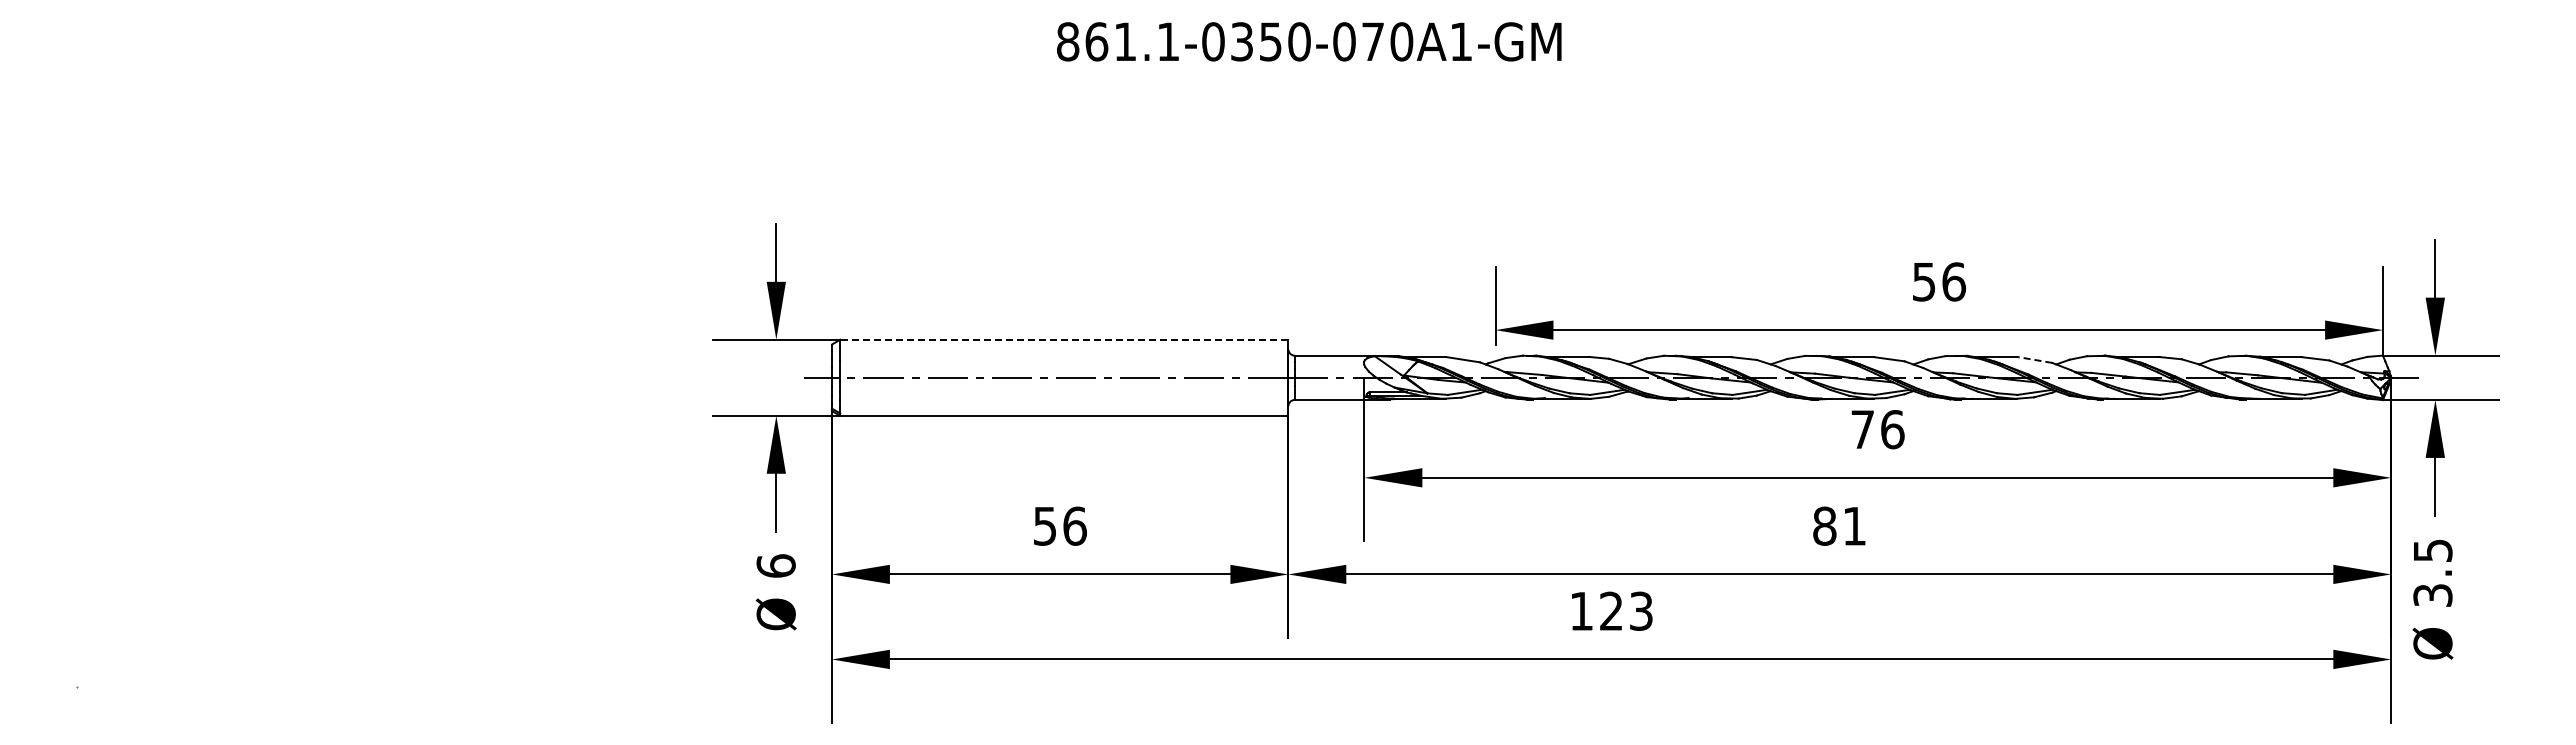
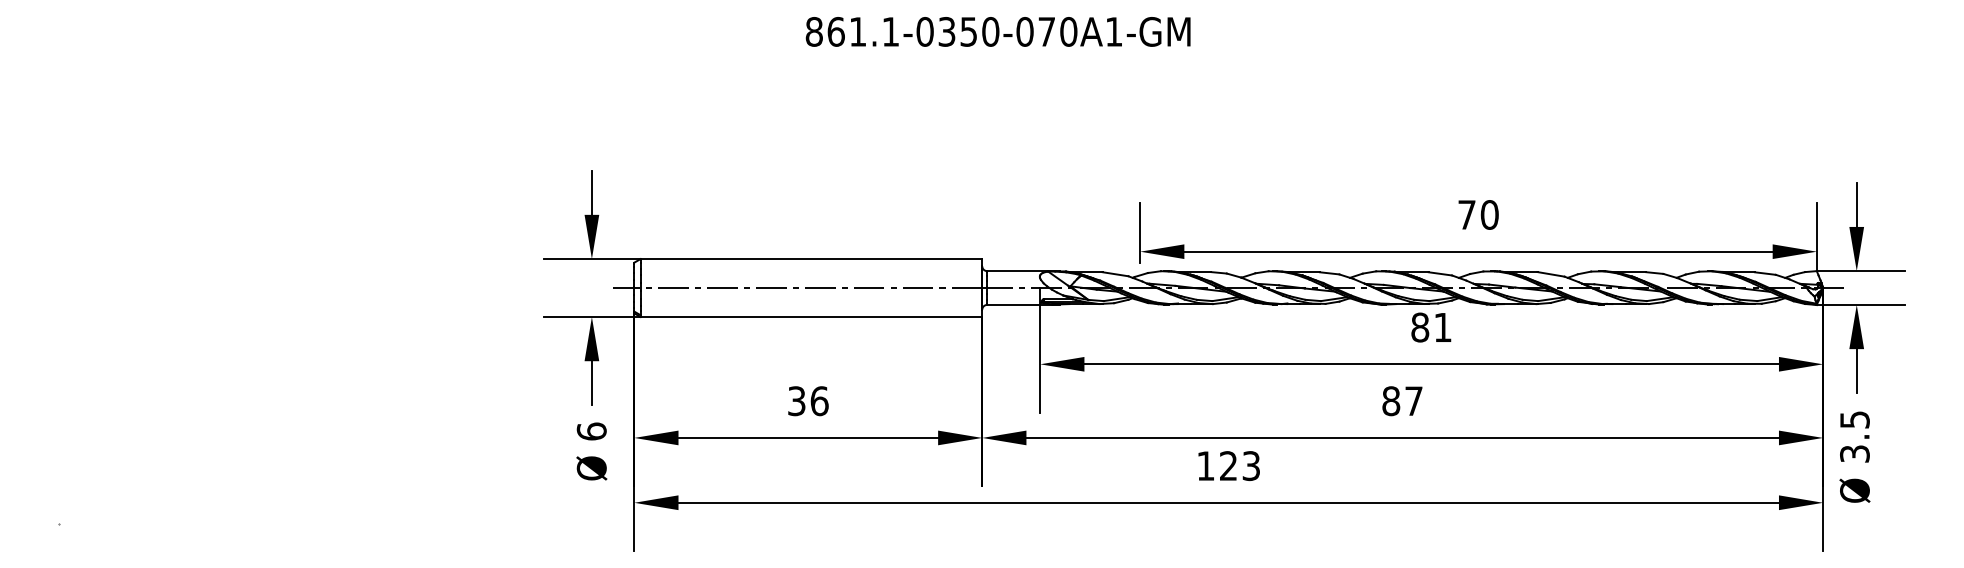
text: (1939, 281) -> (1478, 214), 56 -> 70
line: (1063, 339) -> (810, 258), dashed -> solid
line: (2033, 359) -> (1550, 274), dashed -> solid
text: (1877, 429) -> (1431, 327), 76 -> 81
text: (1045, 525) -> (797, 400), 56 -> 36
text: (1854, 526) -> (1413, 401), 81 -> 87

